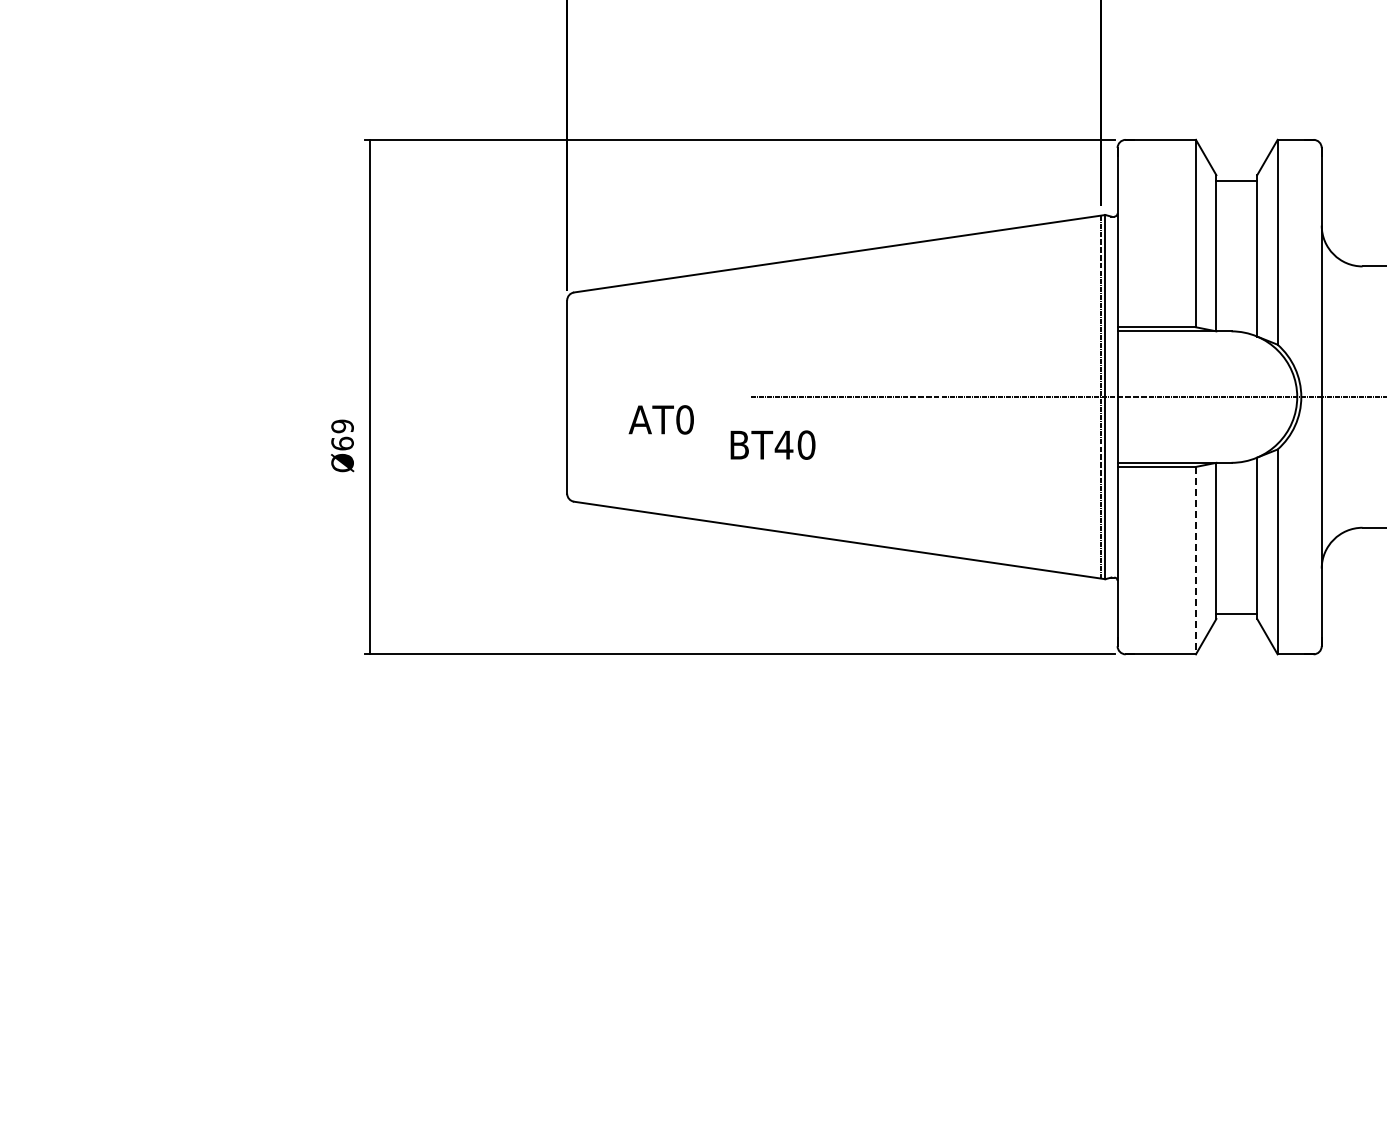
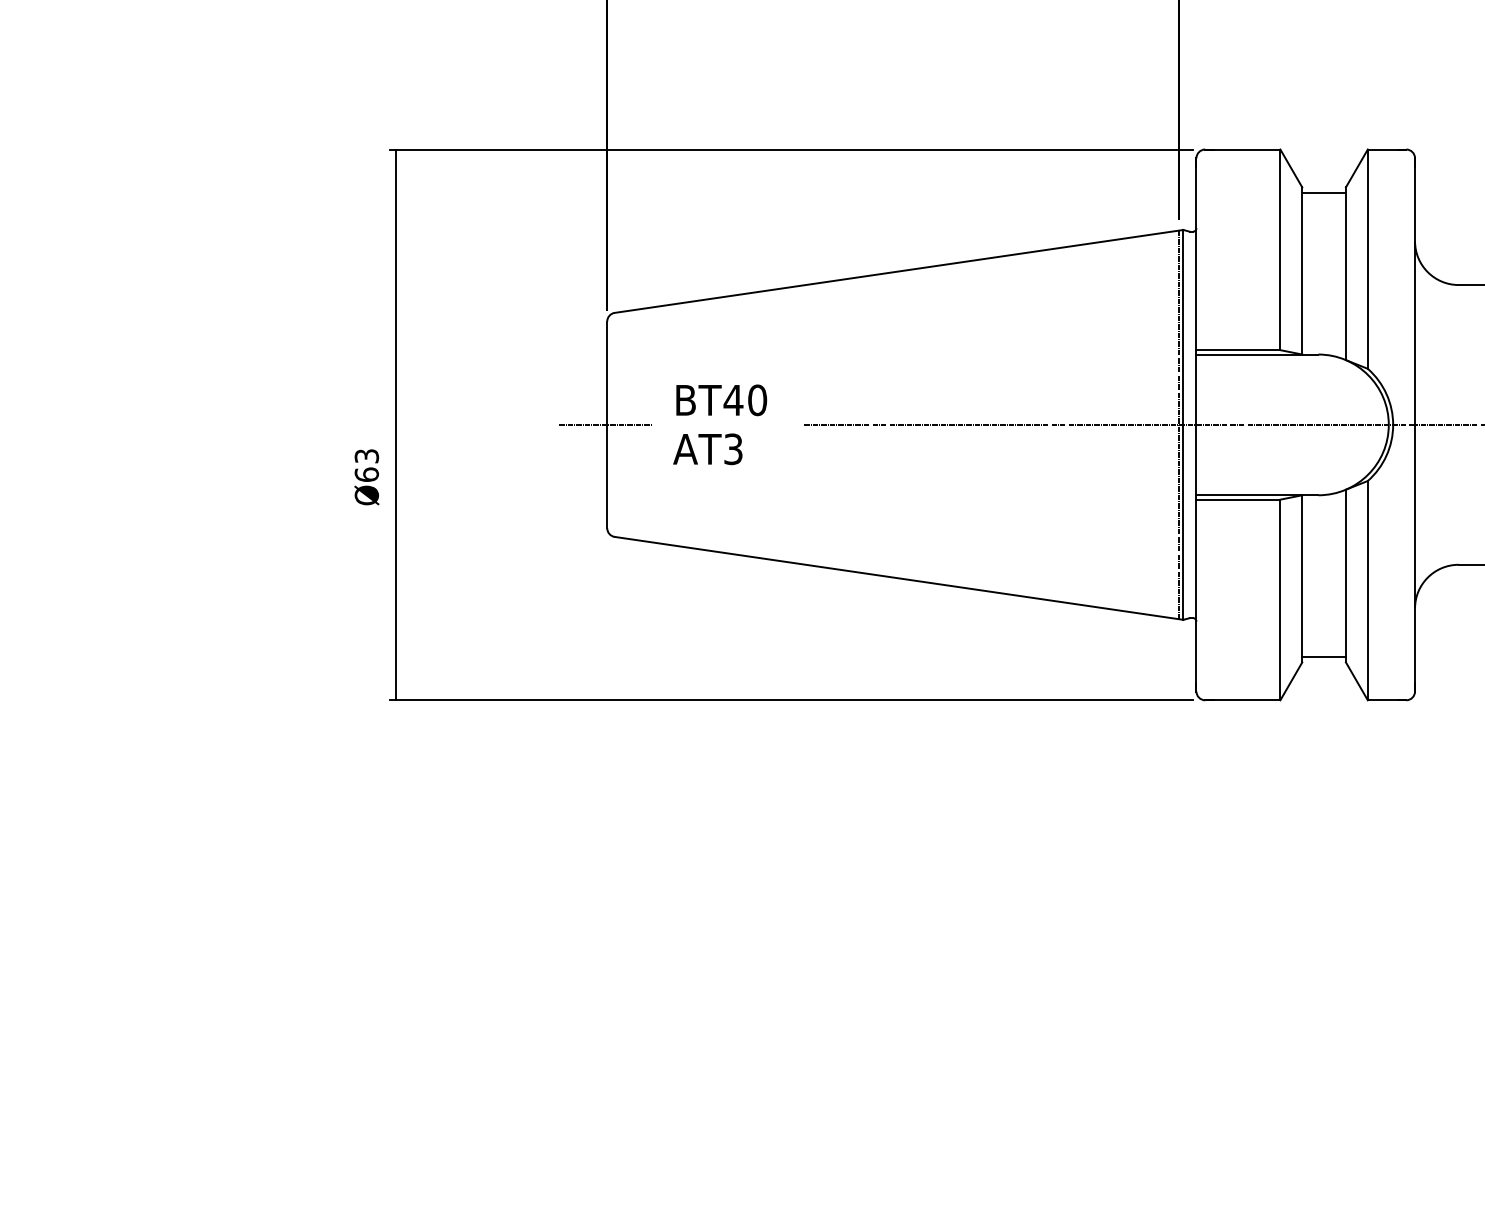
line: (565, 397) -> (605, 425), added
text: (684, 419) -> (732, 448), AT0 -> AT3
text: (342, 426) -> (366, 456), Ø69 -> Ø63
text: (772, 444) -> (721, 399), moved
line: (1195, 560) -> (1279, 599), dashed -> solid

